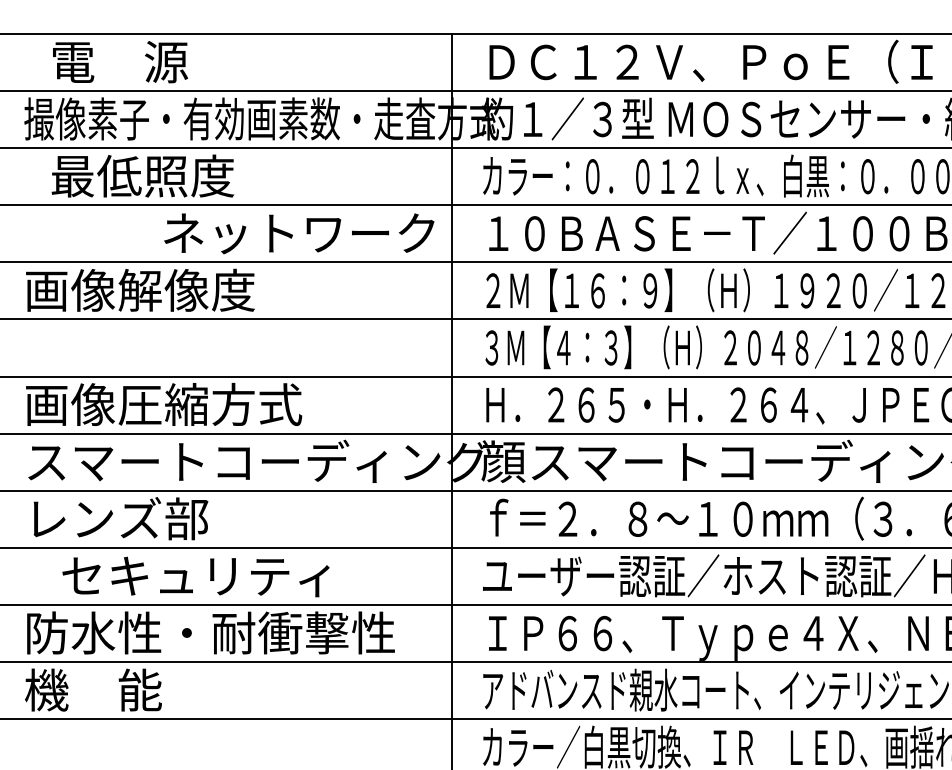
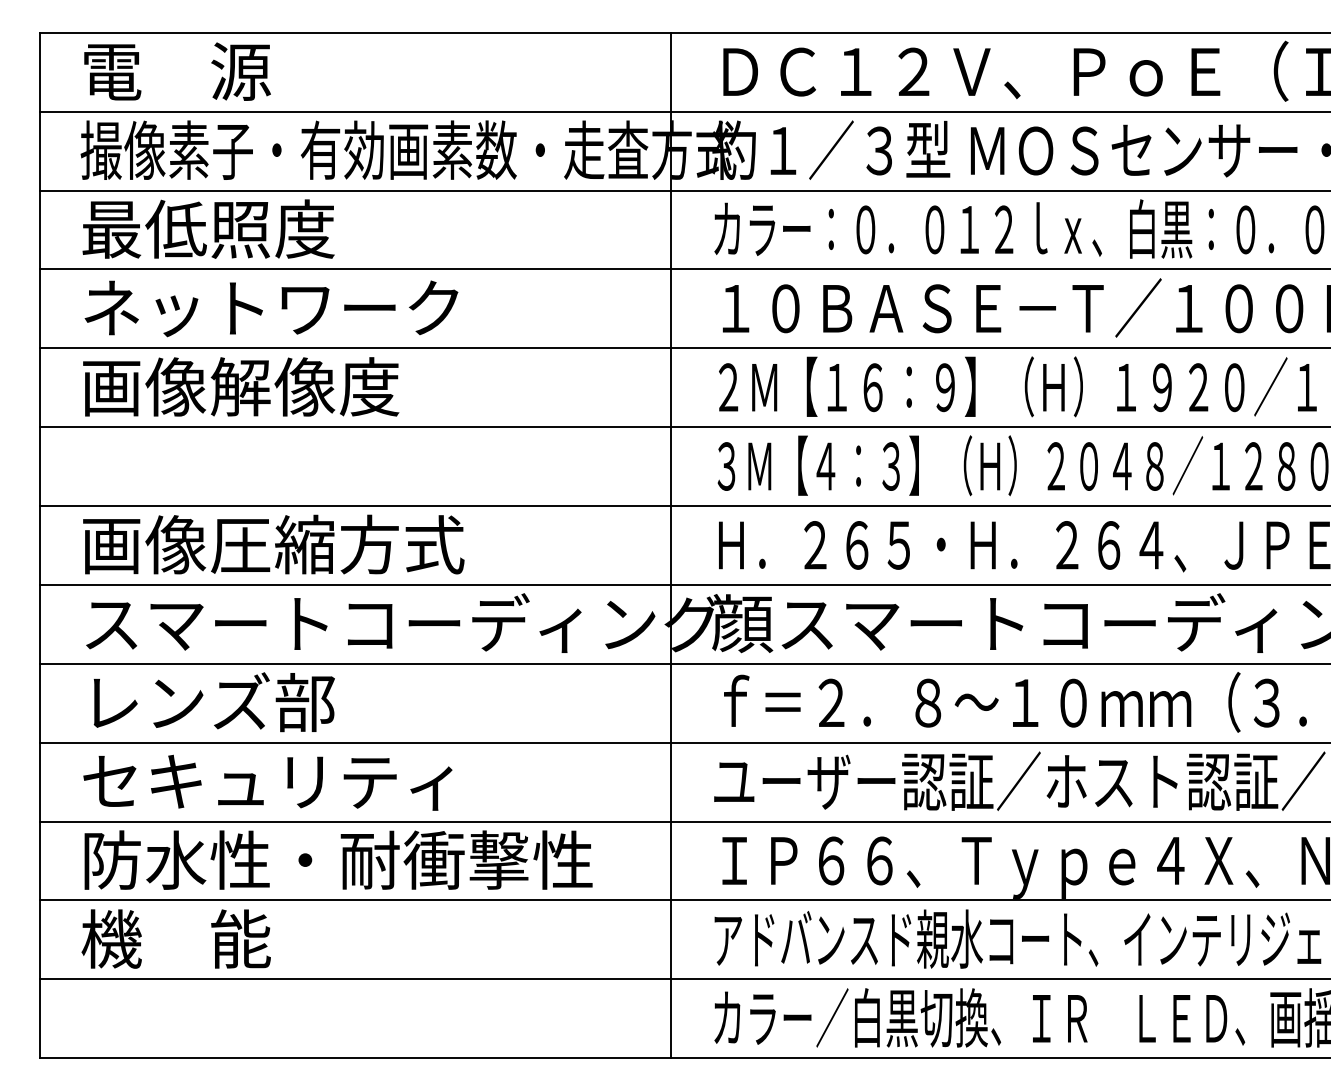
text: (120, 61) -> (177, 71), moved
text: (142, 175) -> (208, 228), moved
text: (299, 233) -> (271, 308), moved
text: (195, 576) -> (267, 782), moved

